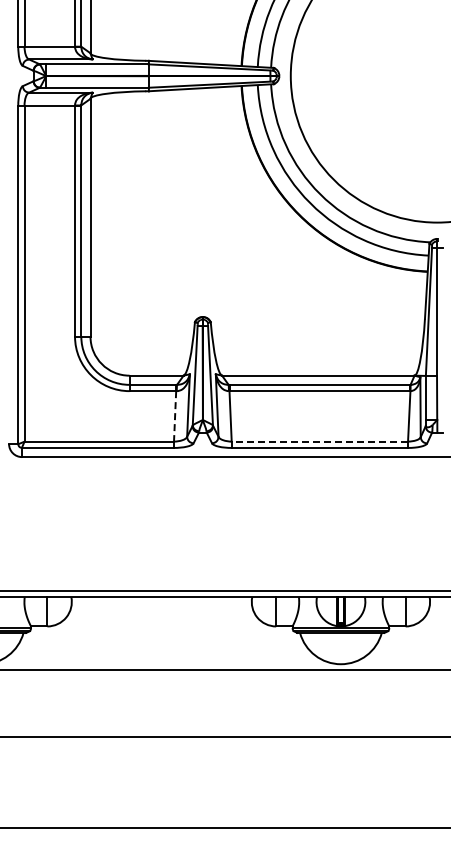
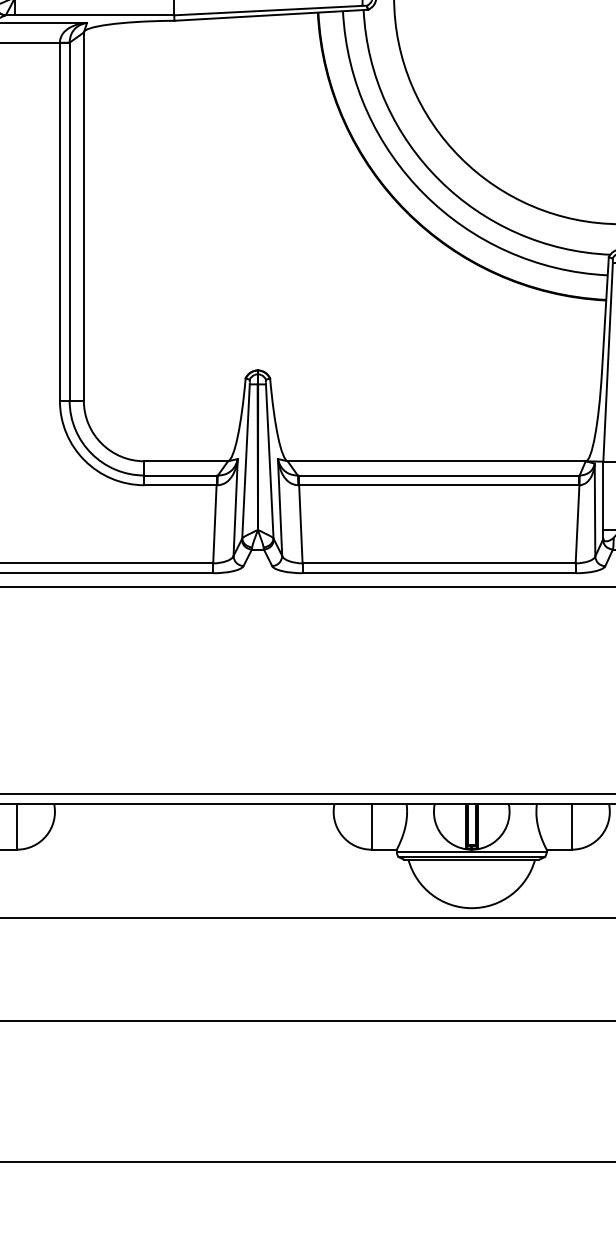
line: (175, 416) -> (215, 524), dashed -> solid
line: (319, 441) -> (438, 563), dashed -> solid

